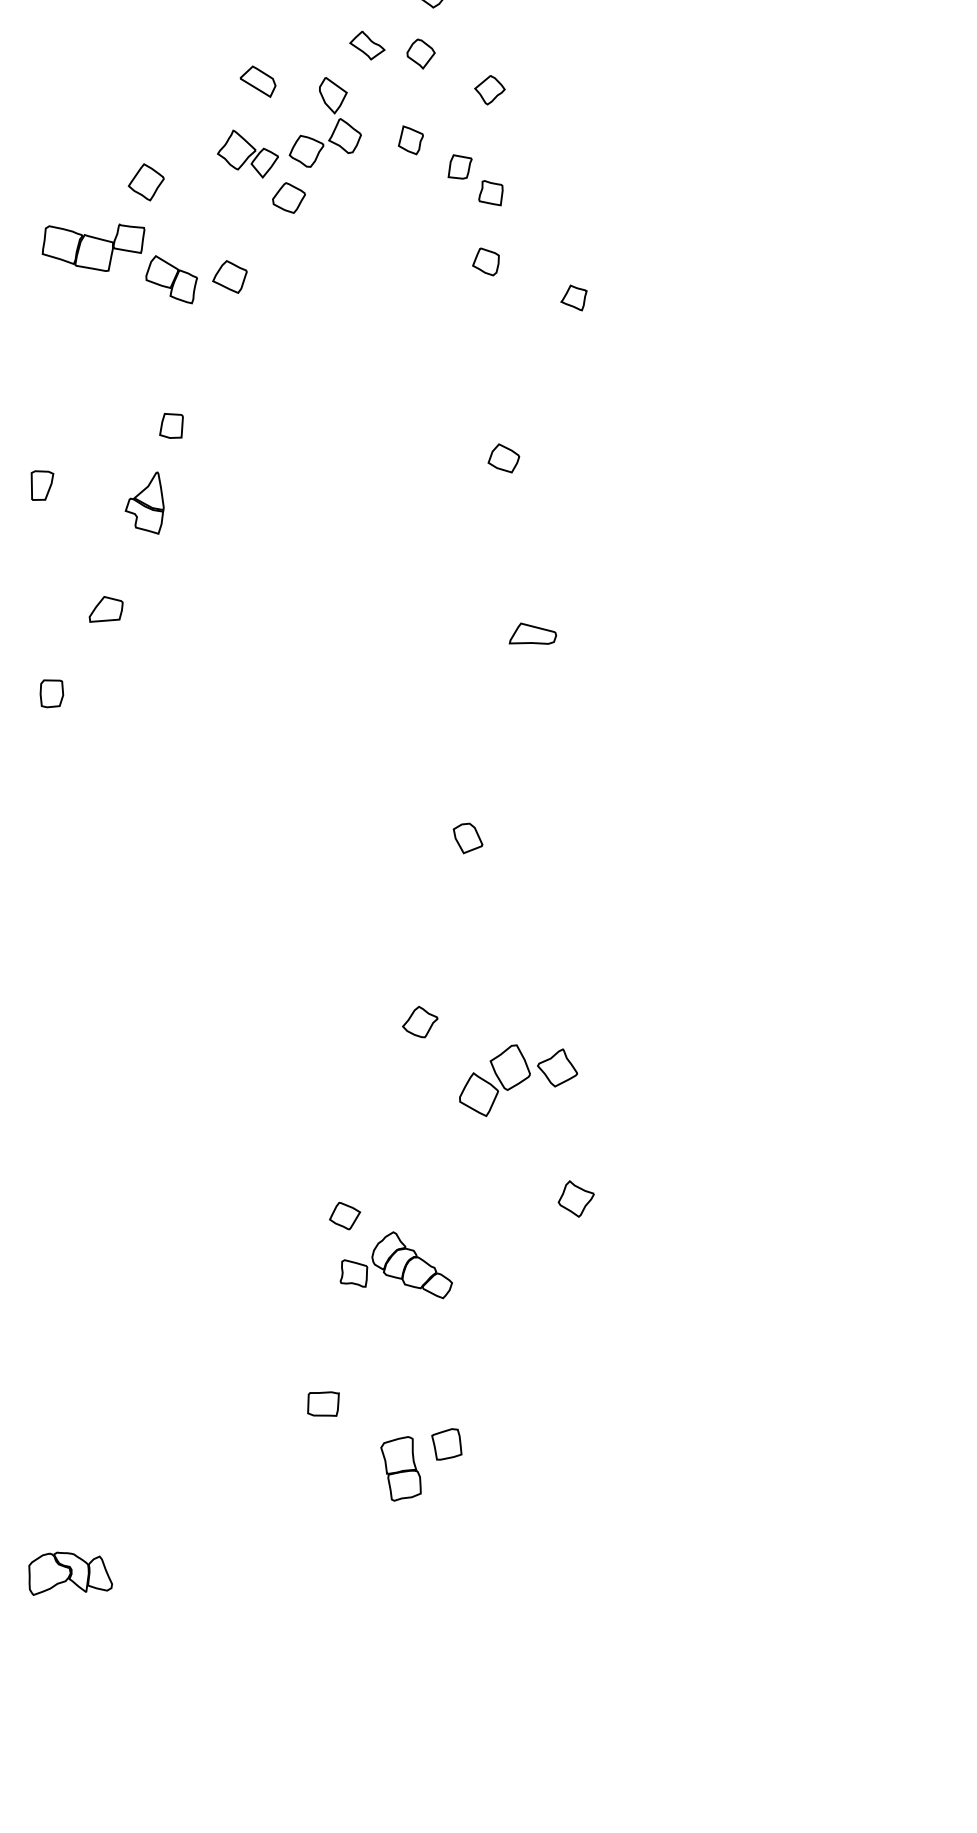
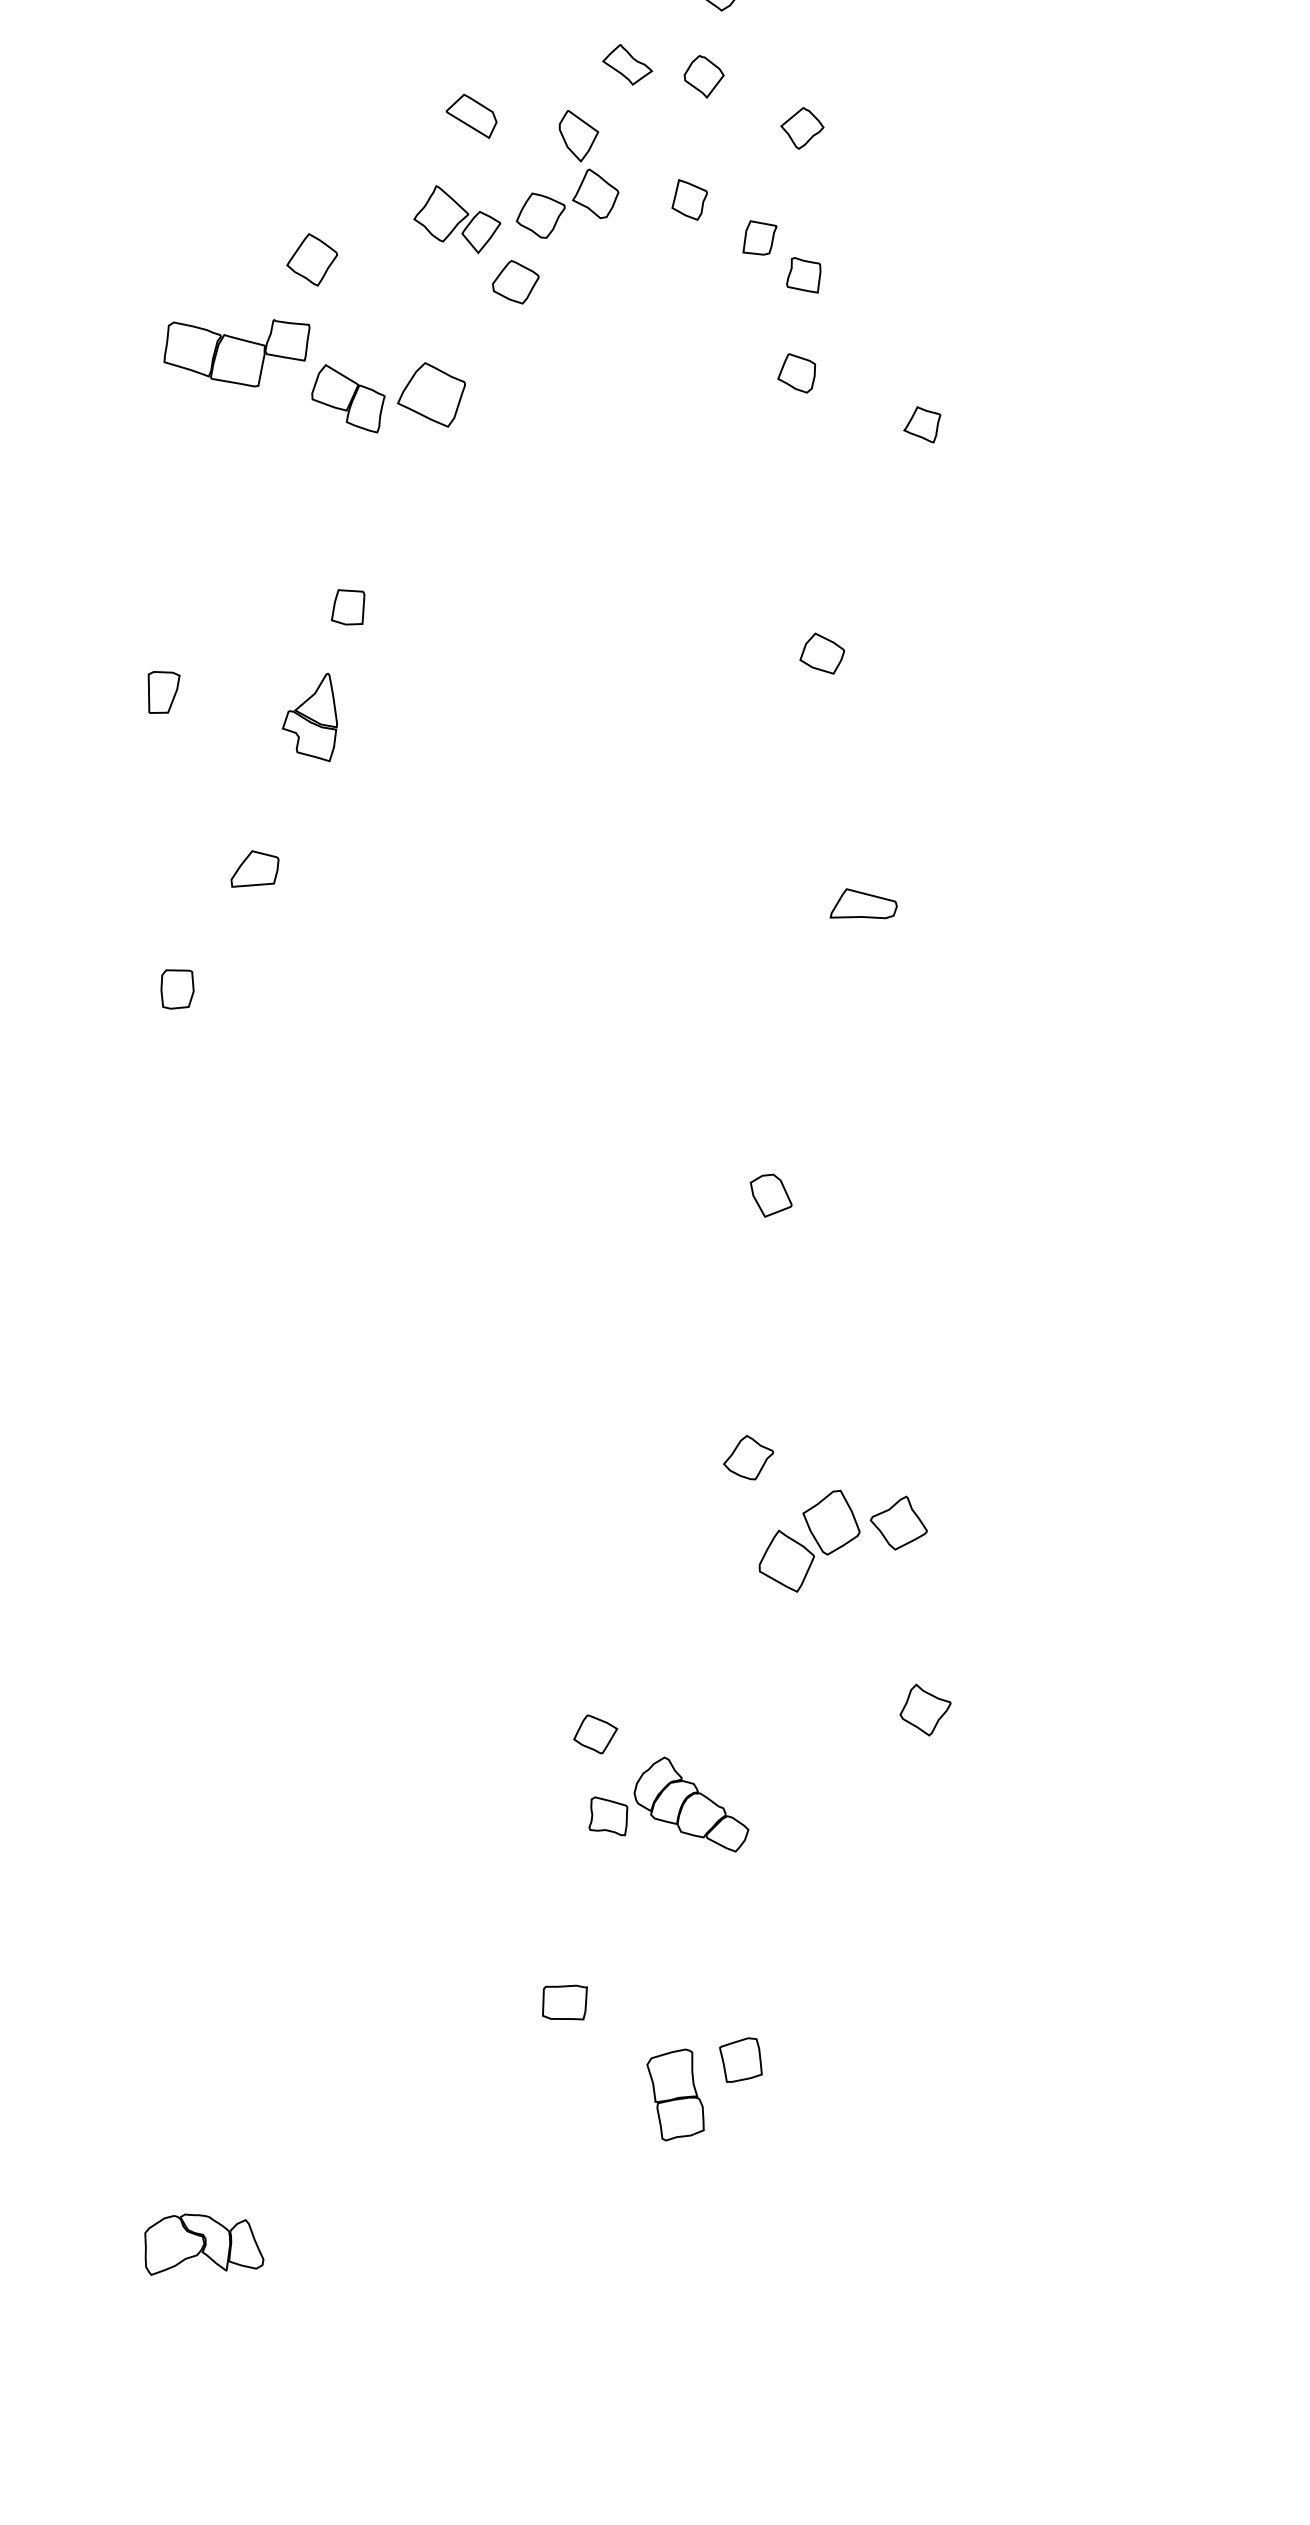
part: (229, 276) -> (430, 394), size x1.4
part: (420, 1022) -> (748, 1458), moved

